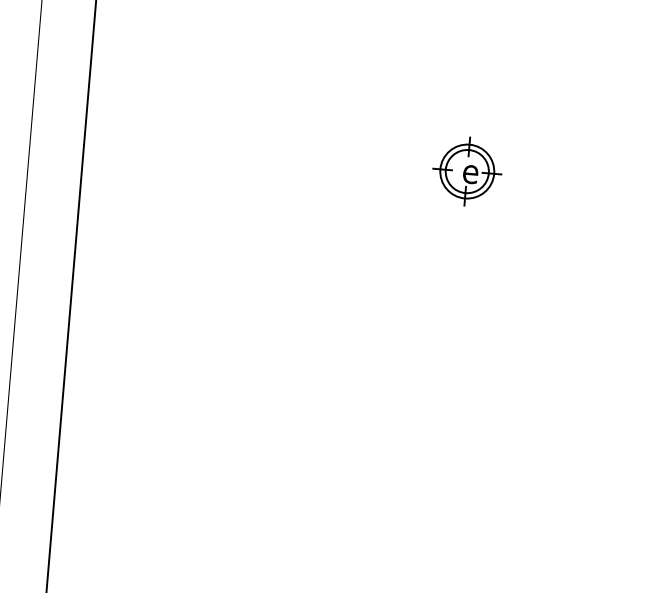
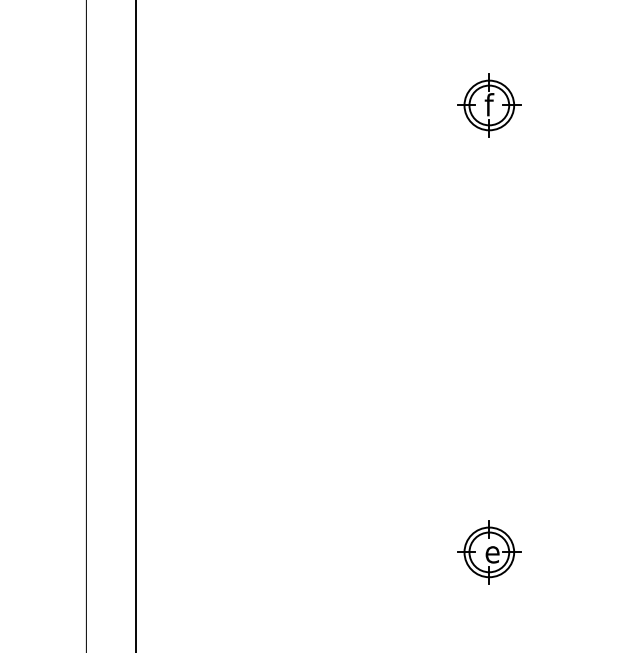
text: (469, 170) -> (491, 104), e -> f

